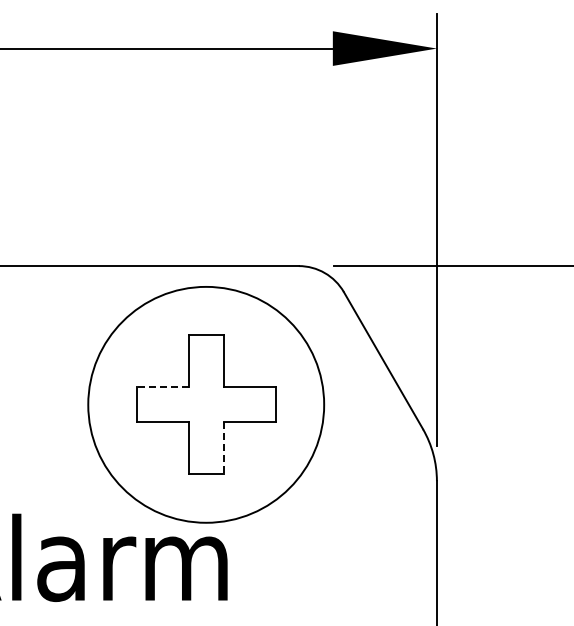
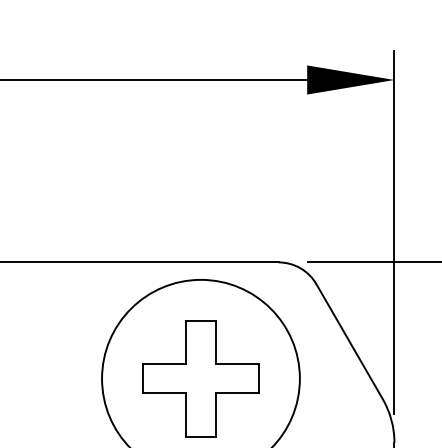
line: (162, 387) -> (164, 364), dashed -> solid
line: (223, 448) -> (215, 415), dashed -> solid

